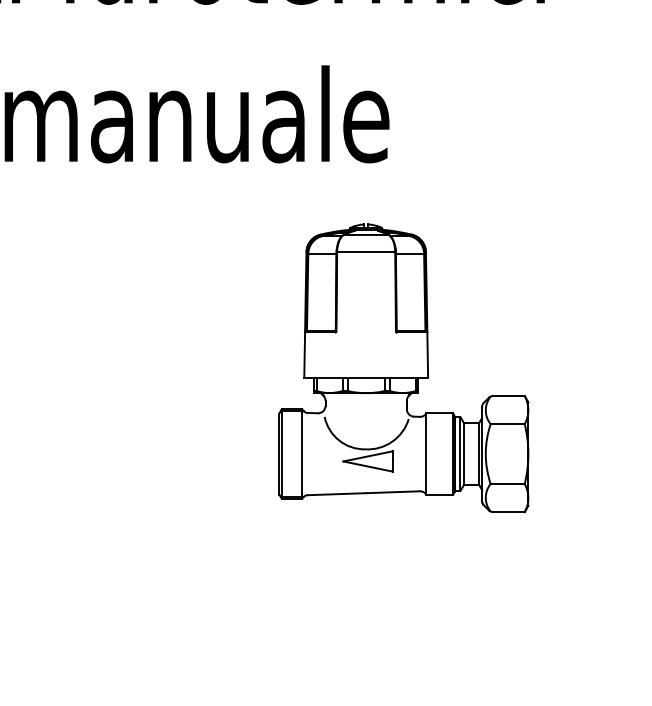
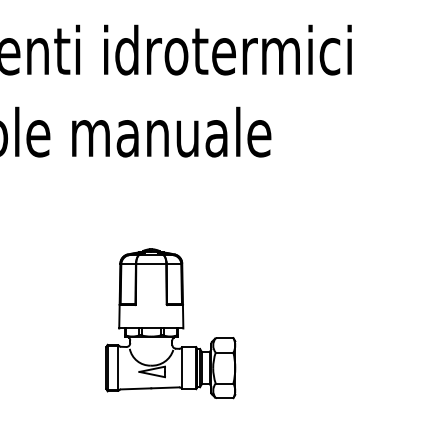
part: (403, 367) -> (170, 323), moved

